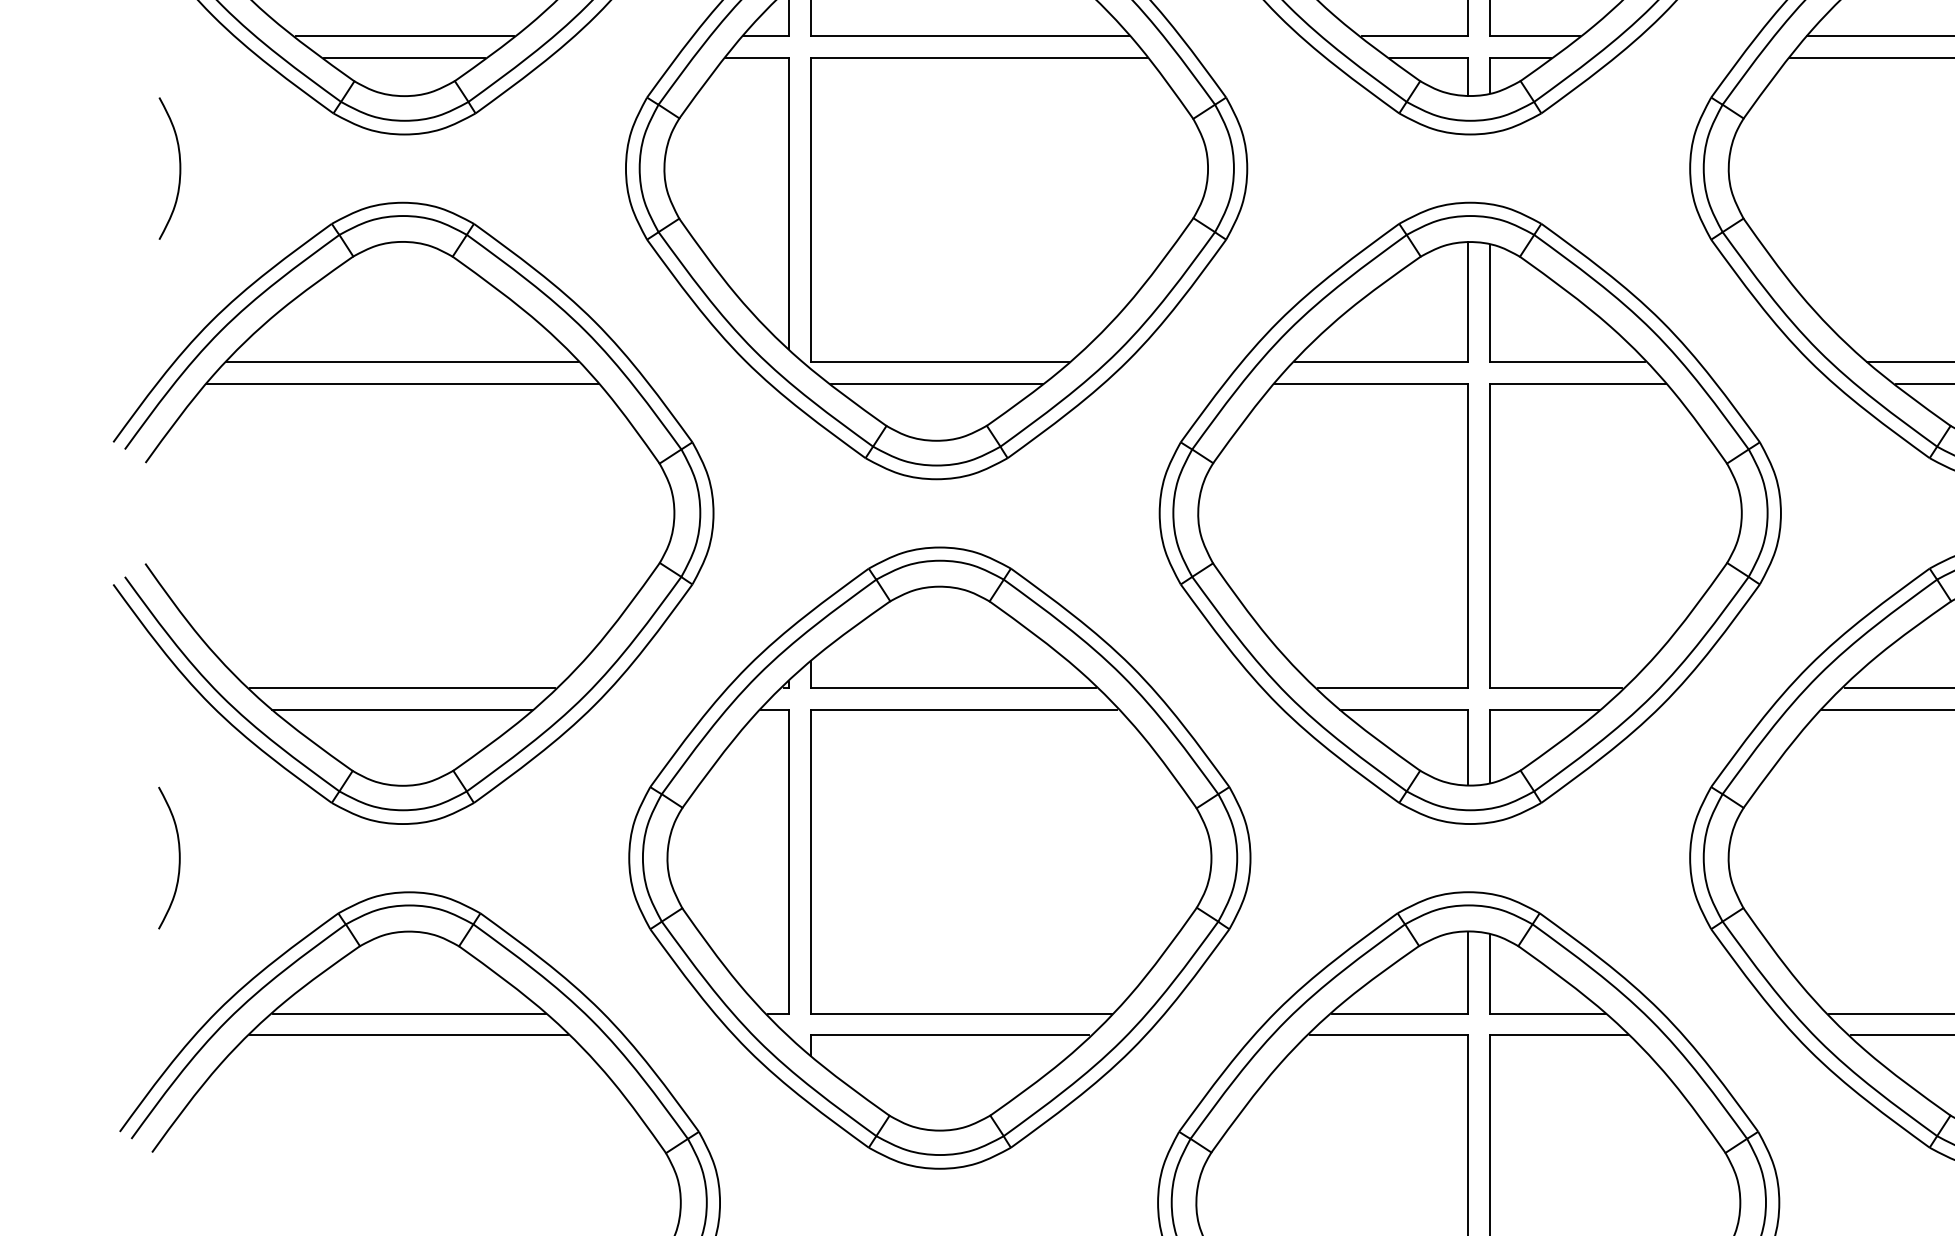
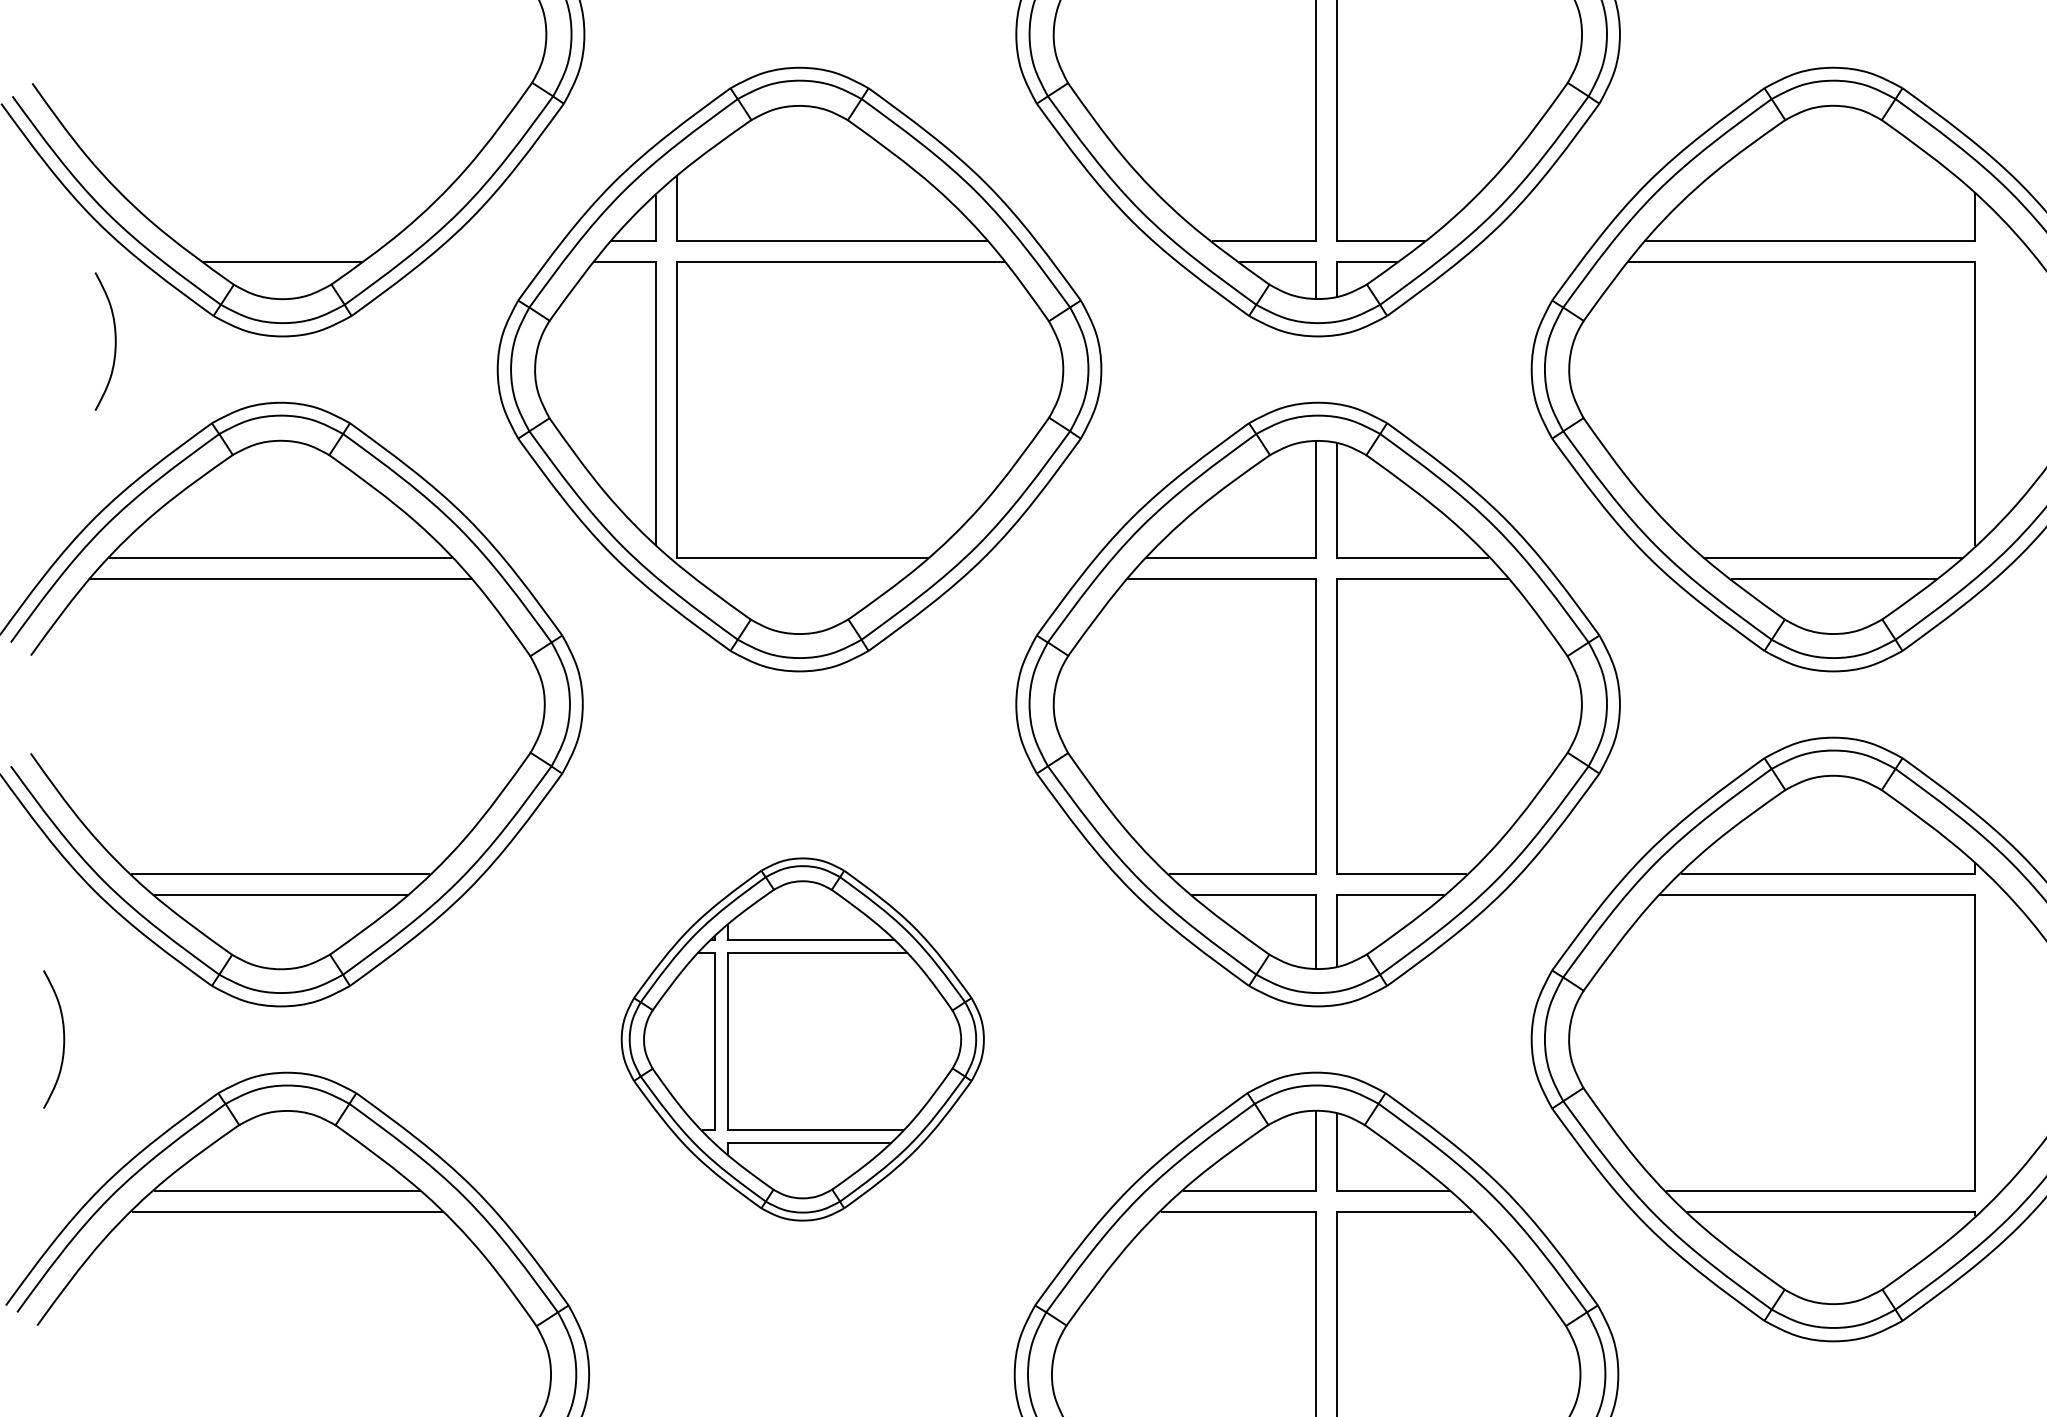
line: (404, 36) -> (282, 241), removed
curve: (179, 168) -> (114, 341), moved
line: (936, 383) -> (799, 578), removed
part: (939, 858) -> (802, 1039), size x0.6

